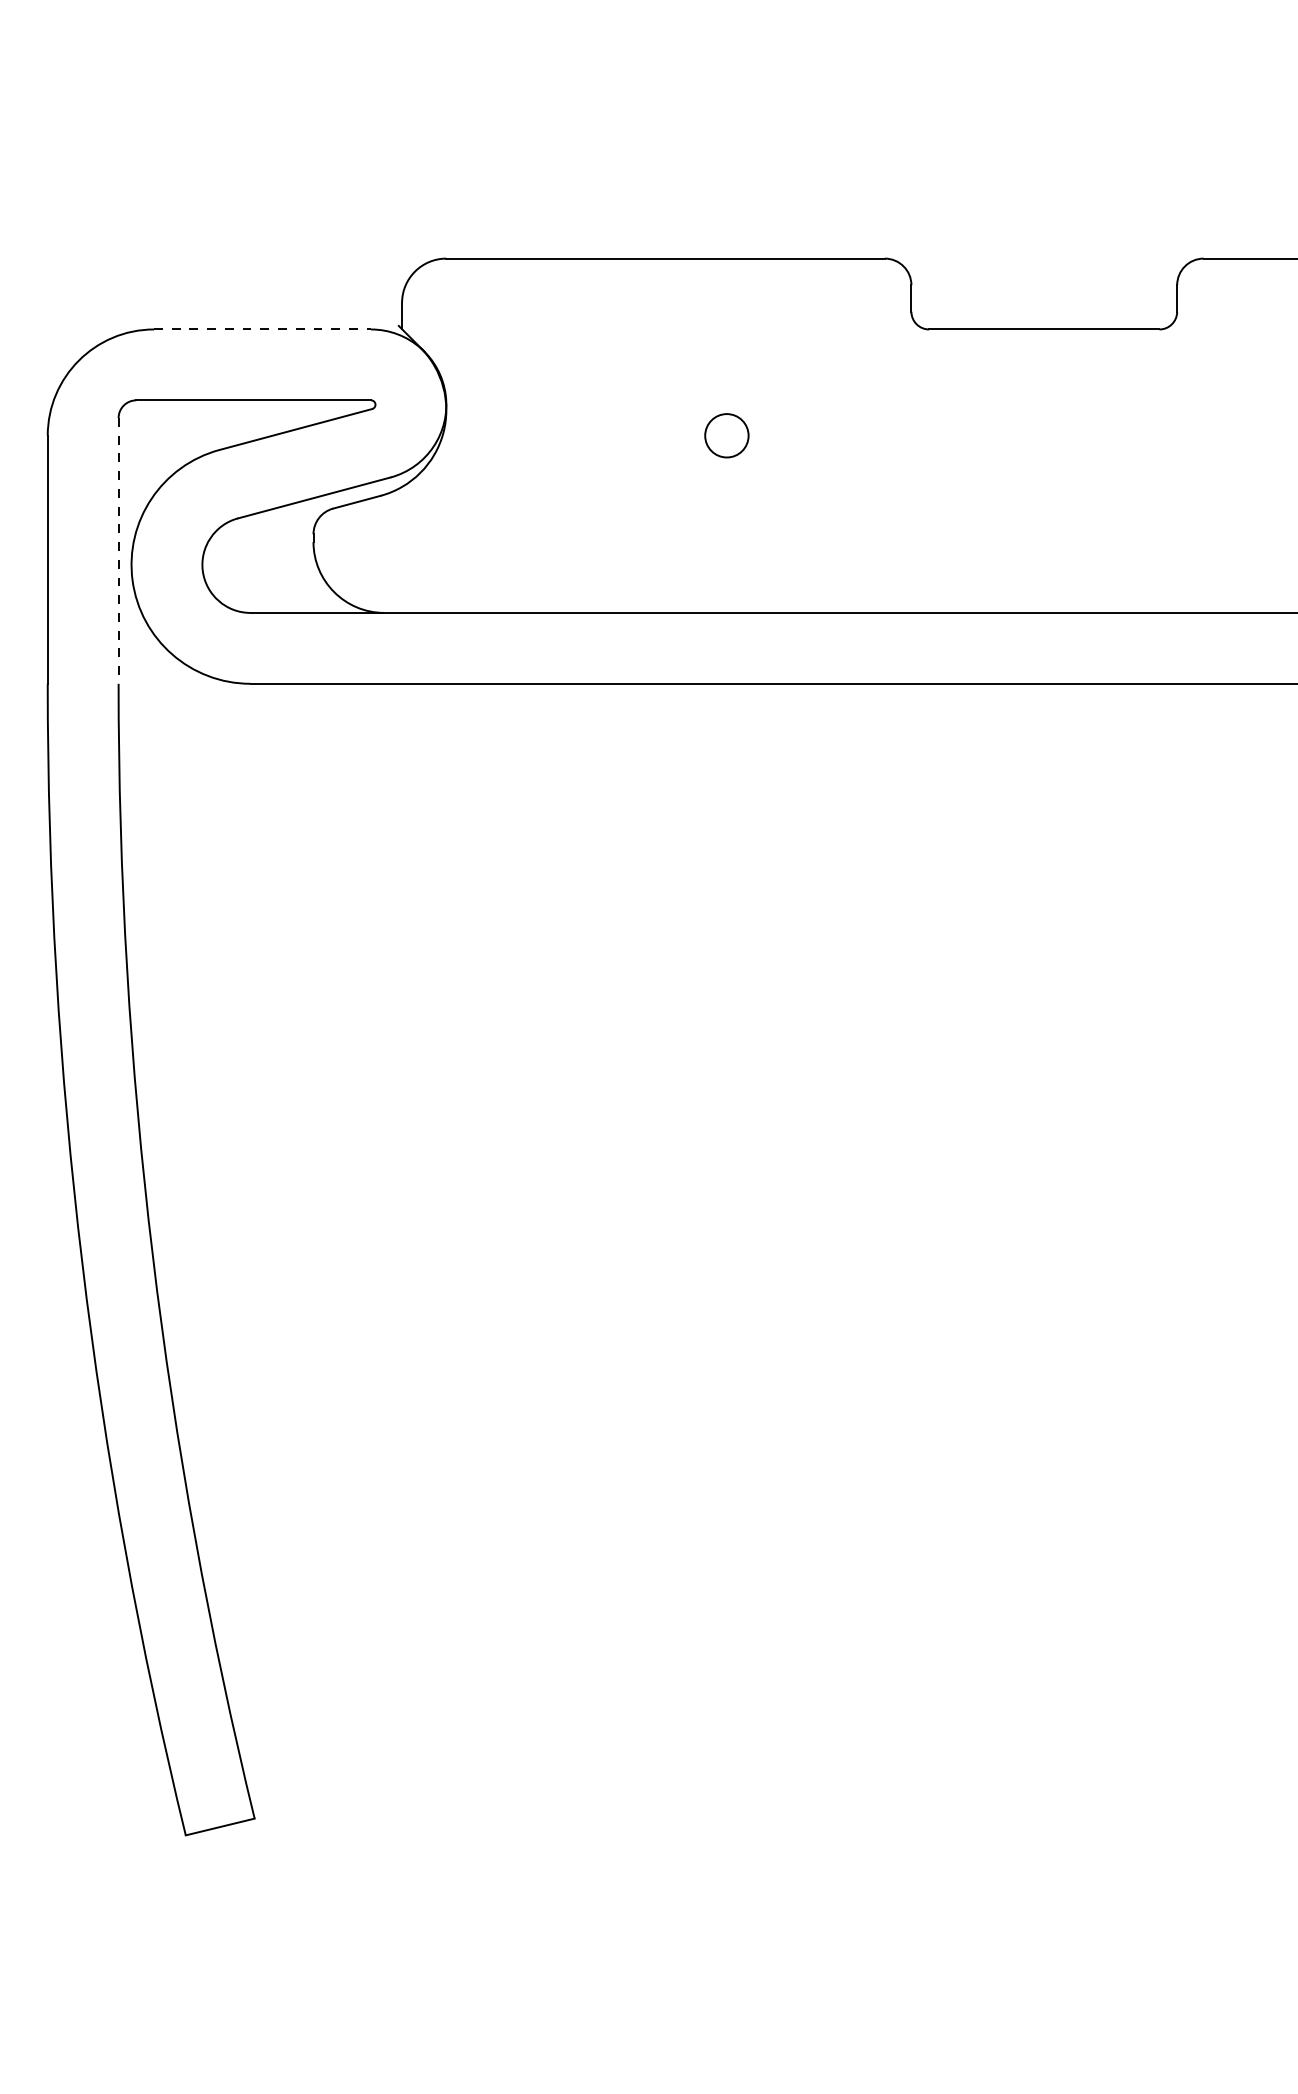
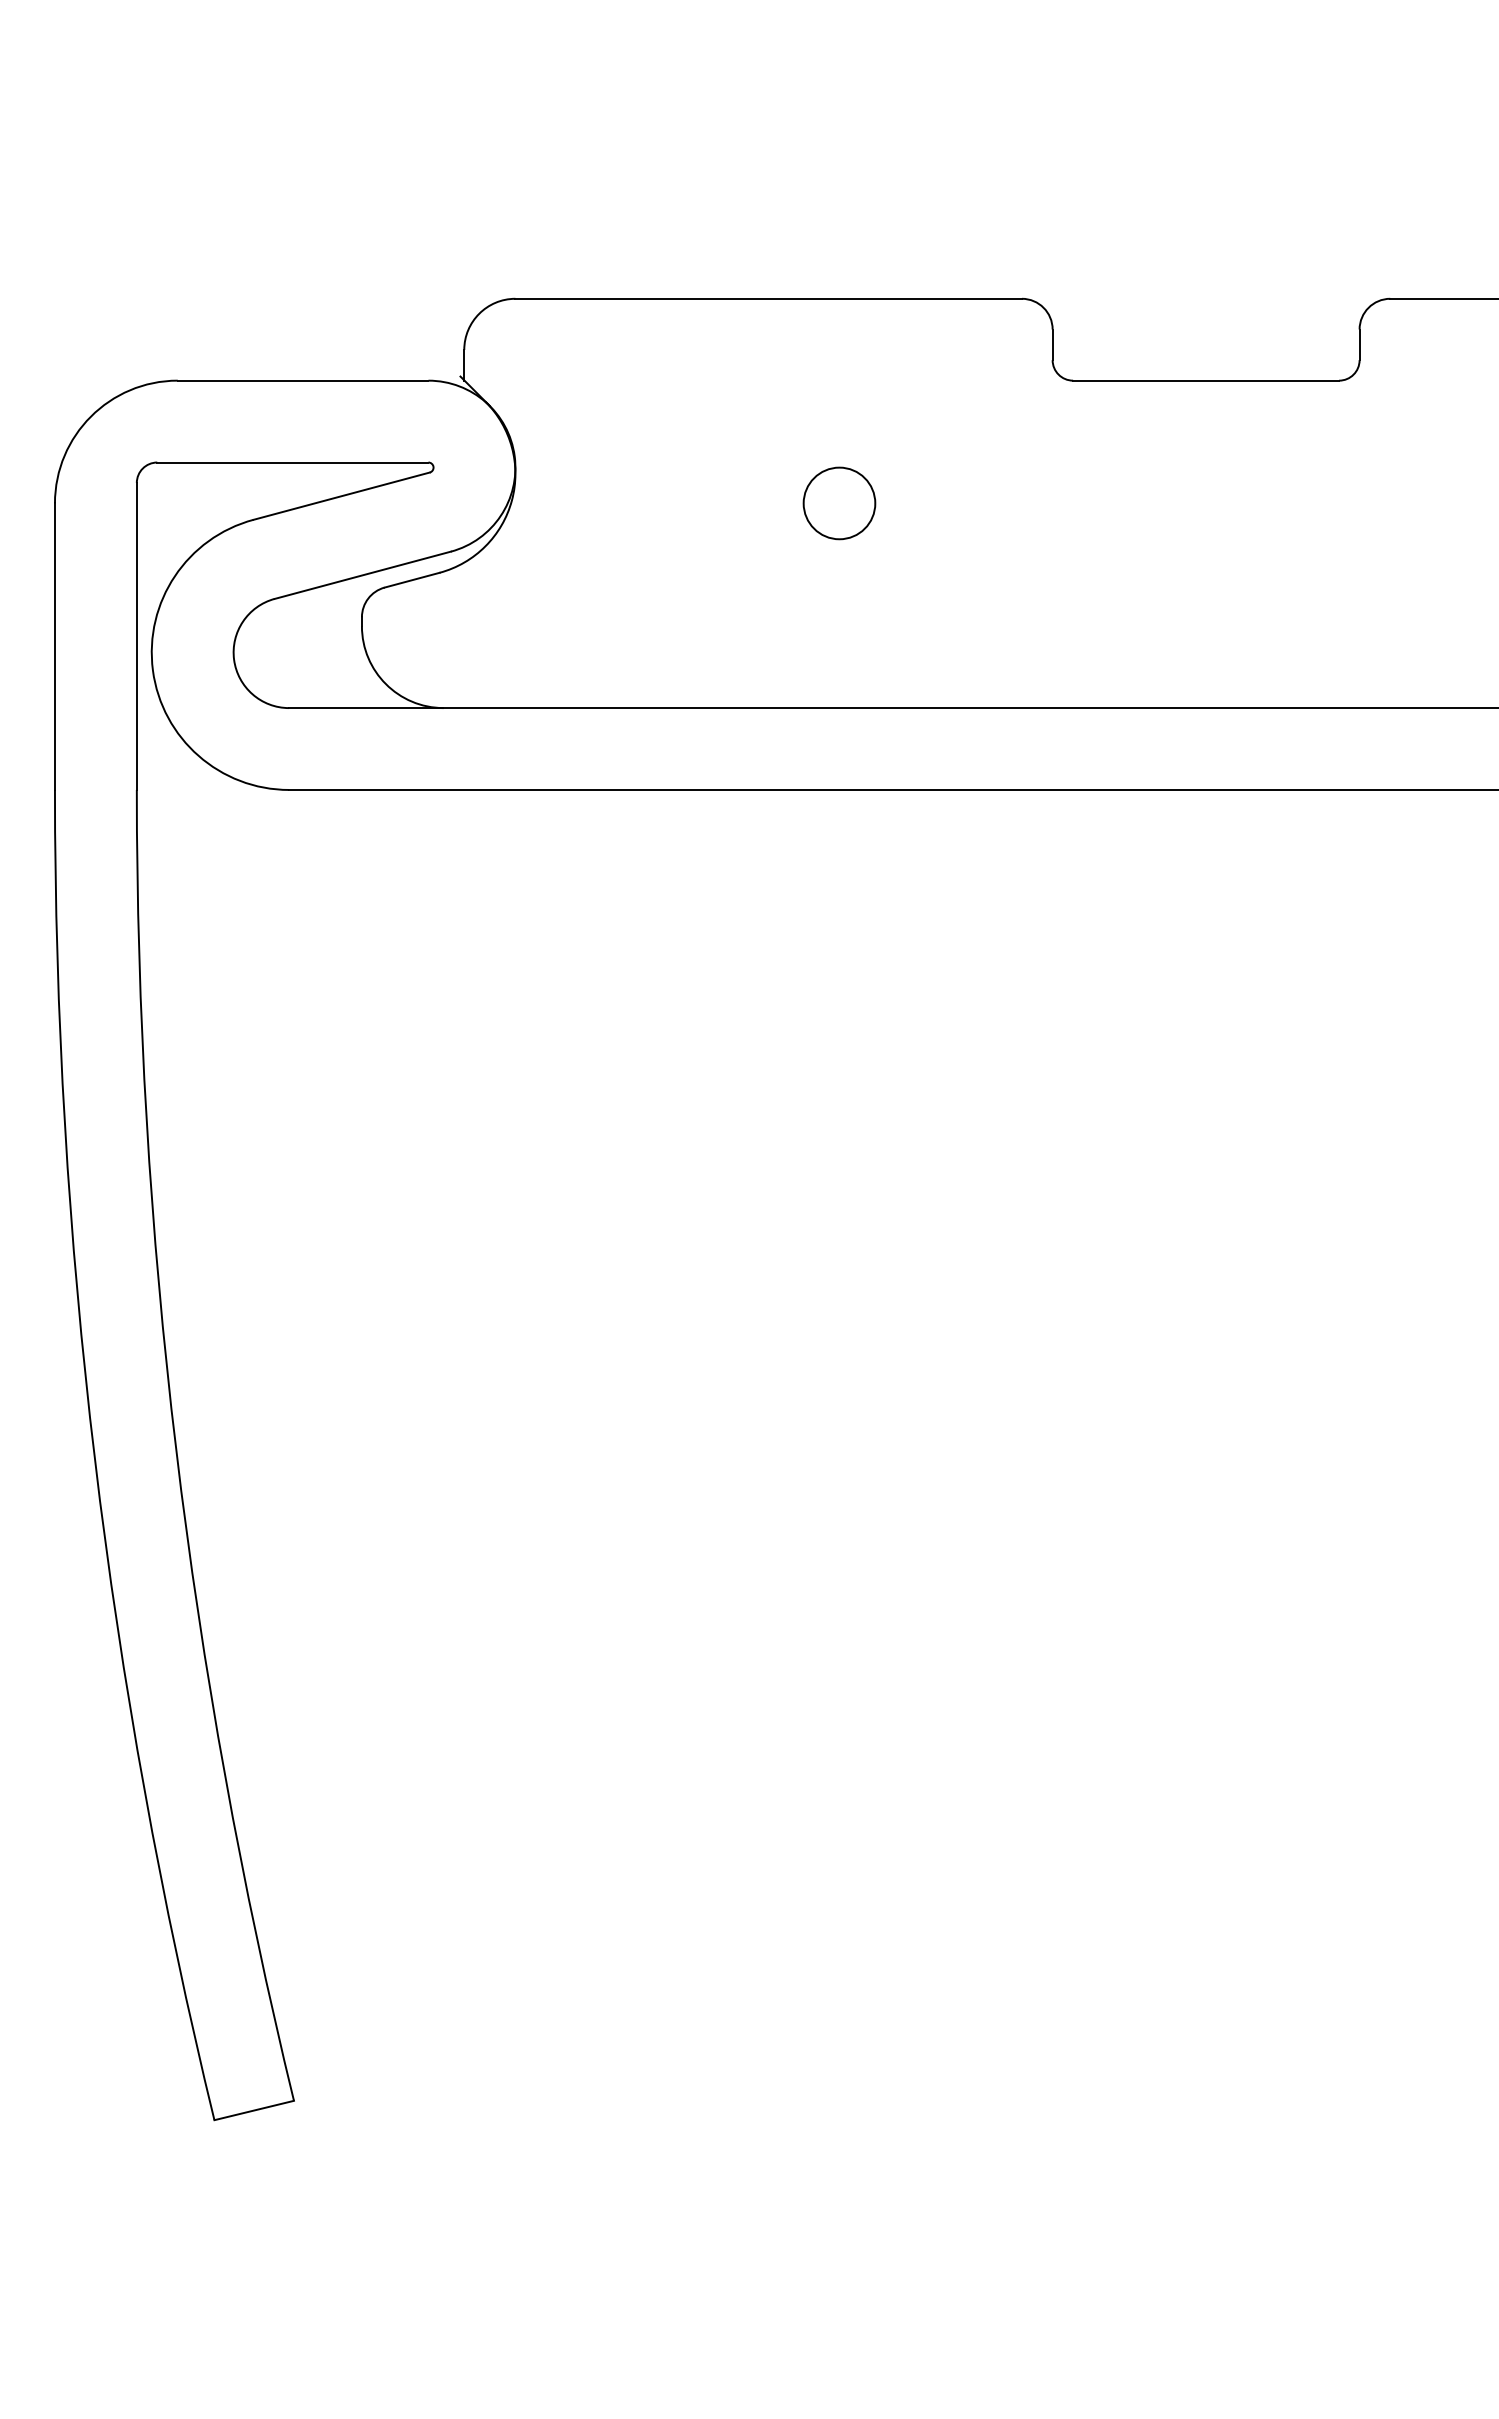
line: (262, 329) -> (303, 380), dashed -> solid
circle: (726, 435) -> (839, 503), size x1.43
line: (118, 550) -> (136, 636), dashed -> solid

